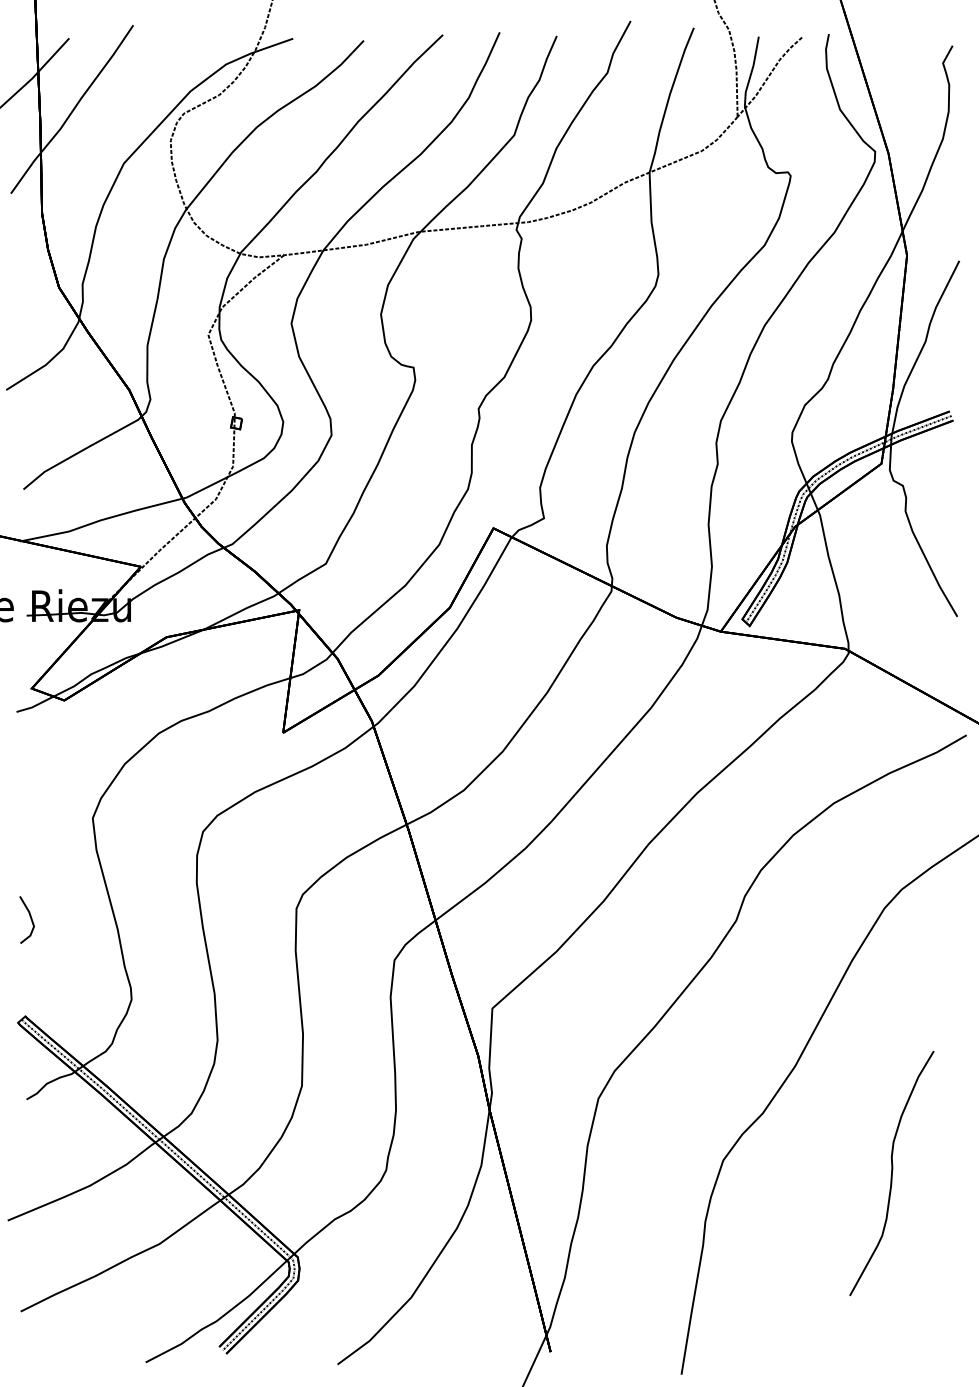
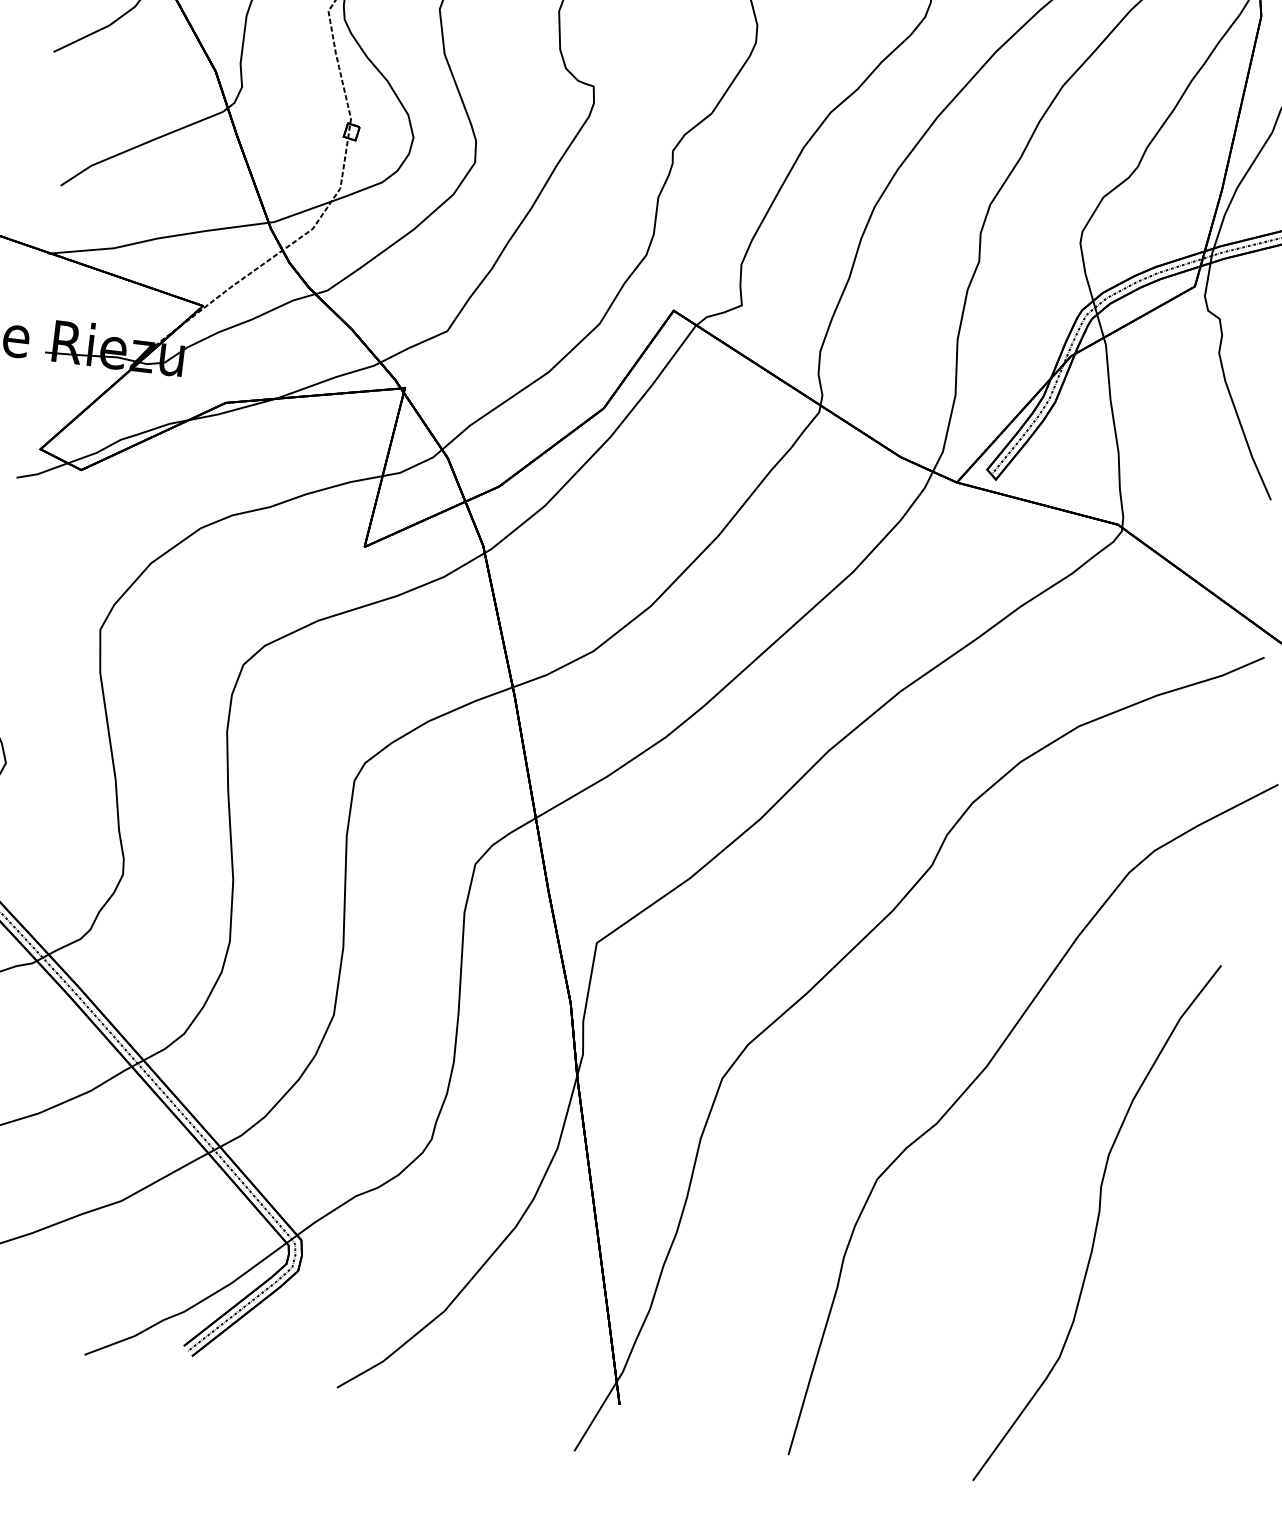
part: (891, 1173) -> (1096, 1223), size x1.67

